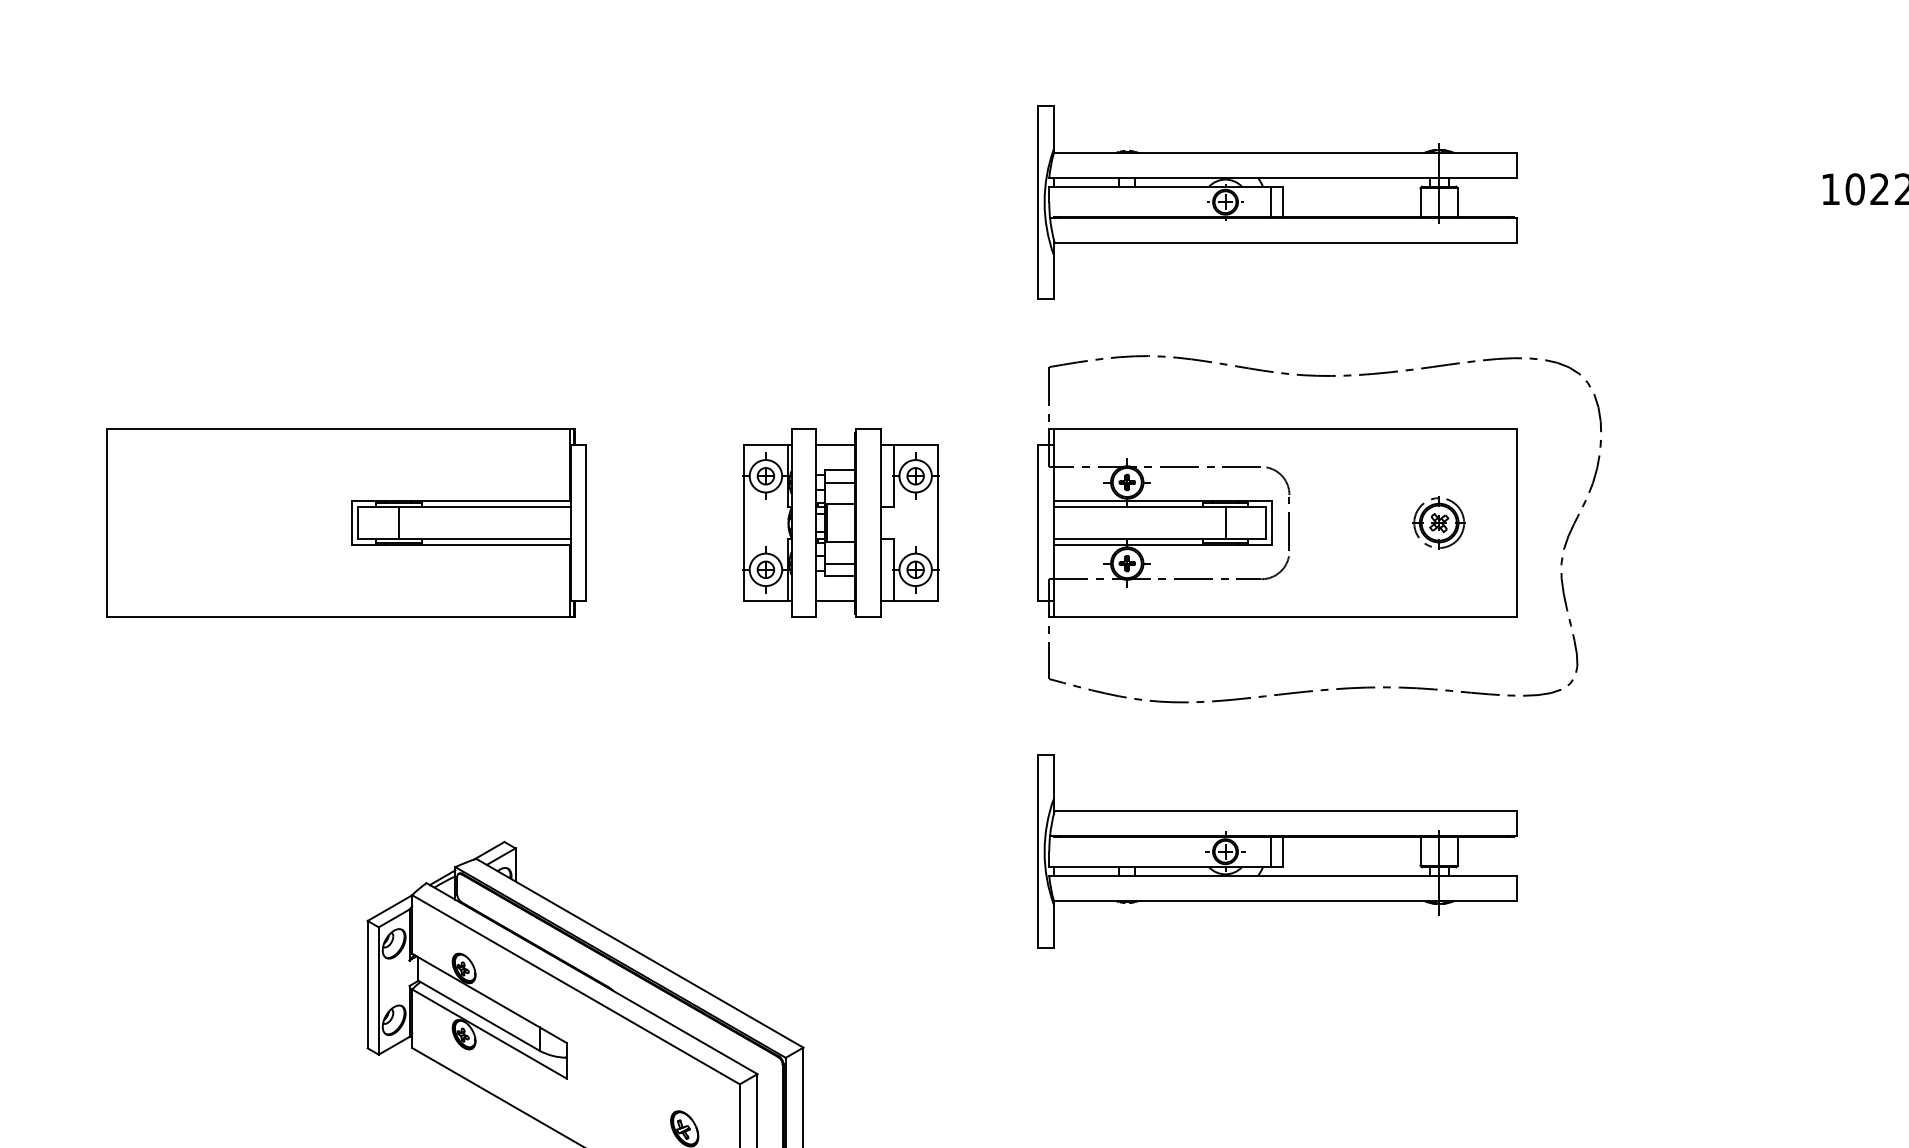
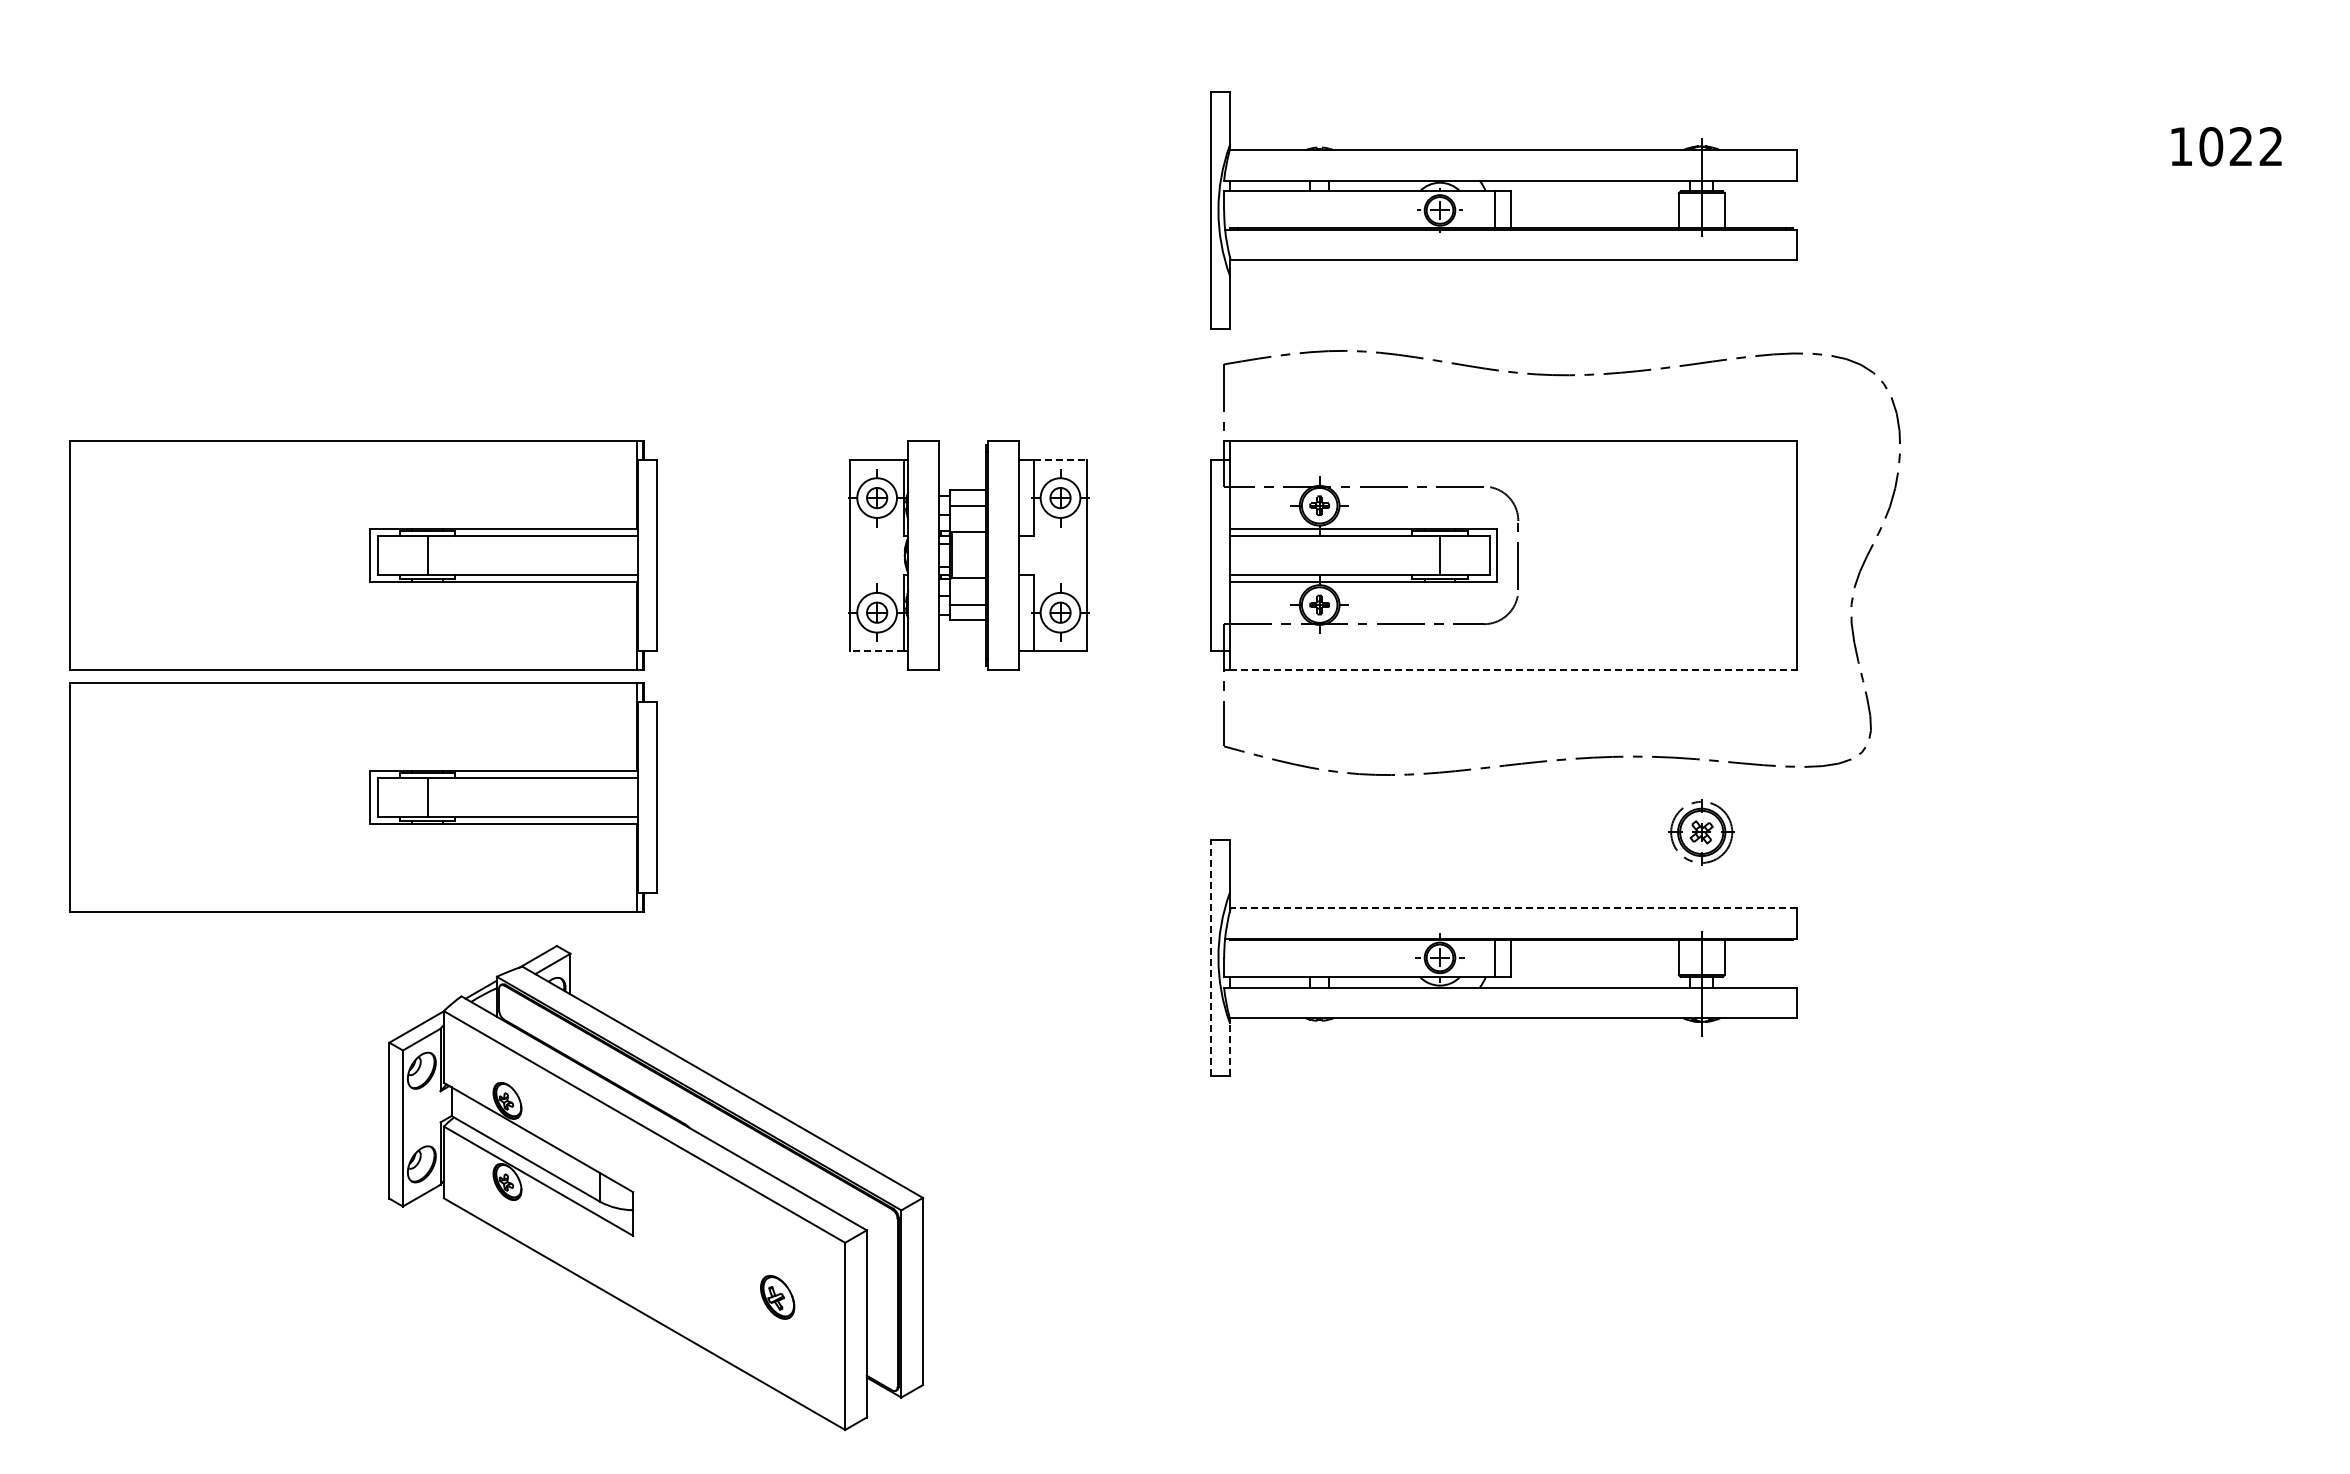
part: (1277, 202) -> (1503, 210), moved
line: (835, 444) -> (962, 459), removed
line: (915, 444) -> (1060, 459), solid -> dashed
part: (1439, 523) -> (1701, 832), moved
line: (766, 600) -> (877, 650), solid -> dashed
line: (835, 600) -> (962, 650), removed
line: (1285, 617) -> (1513, 670), solid -> dashed
part: (346, 720) -> (363, 797), added
line: (1285, 811) -> (1513, 908), solid -> dashed
line: (1038, 851) -> (1210, 957), solid -> dashed
line: (1053, 926) -> (1229, 1049), solid -> dashed

